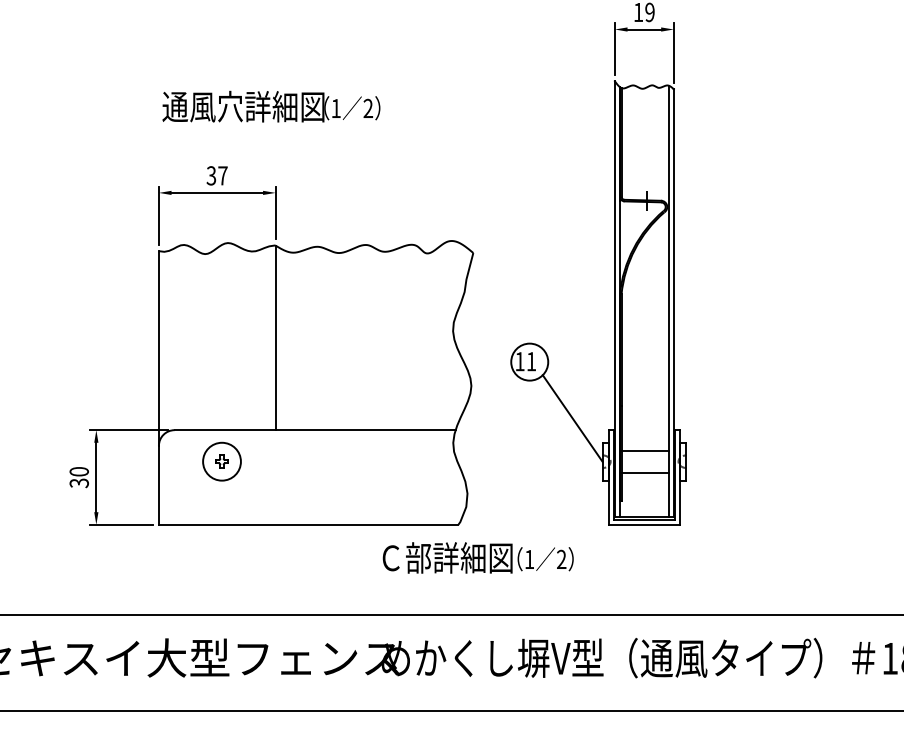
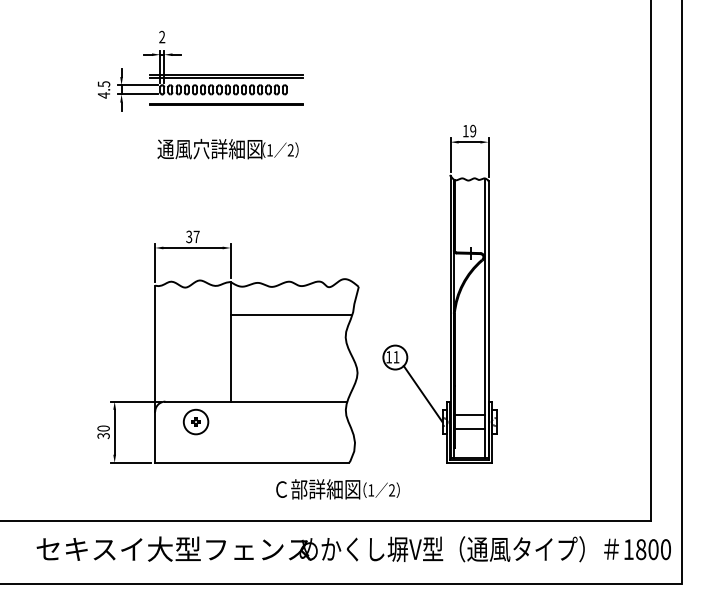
text: (270, 107) -> (227, 149), moved
line: (369, 295) -> (291, 314), added
text: (477, 558) -> (337, 489), moved

